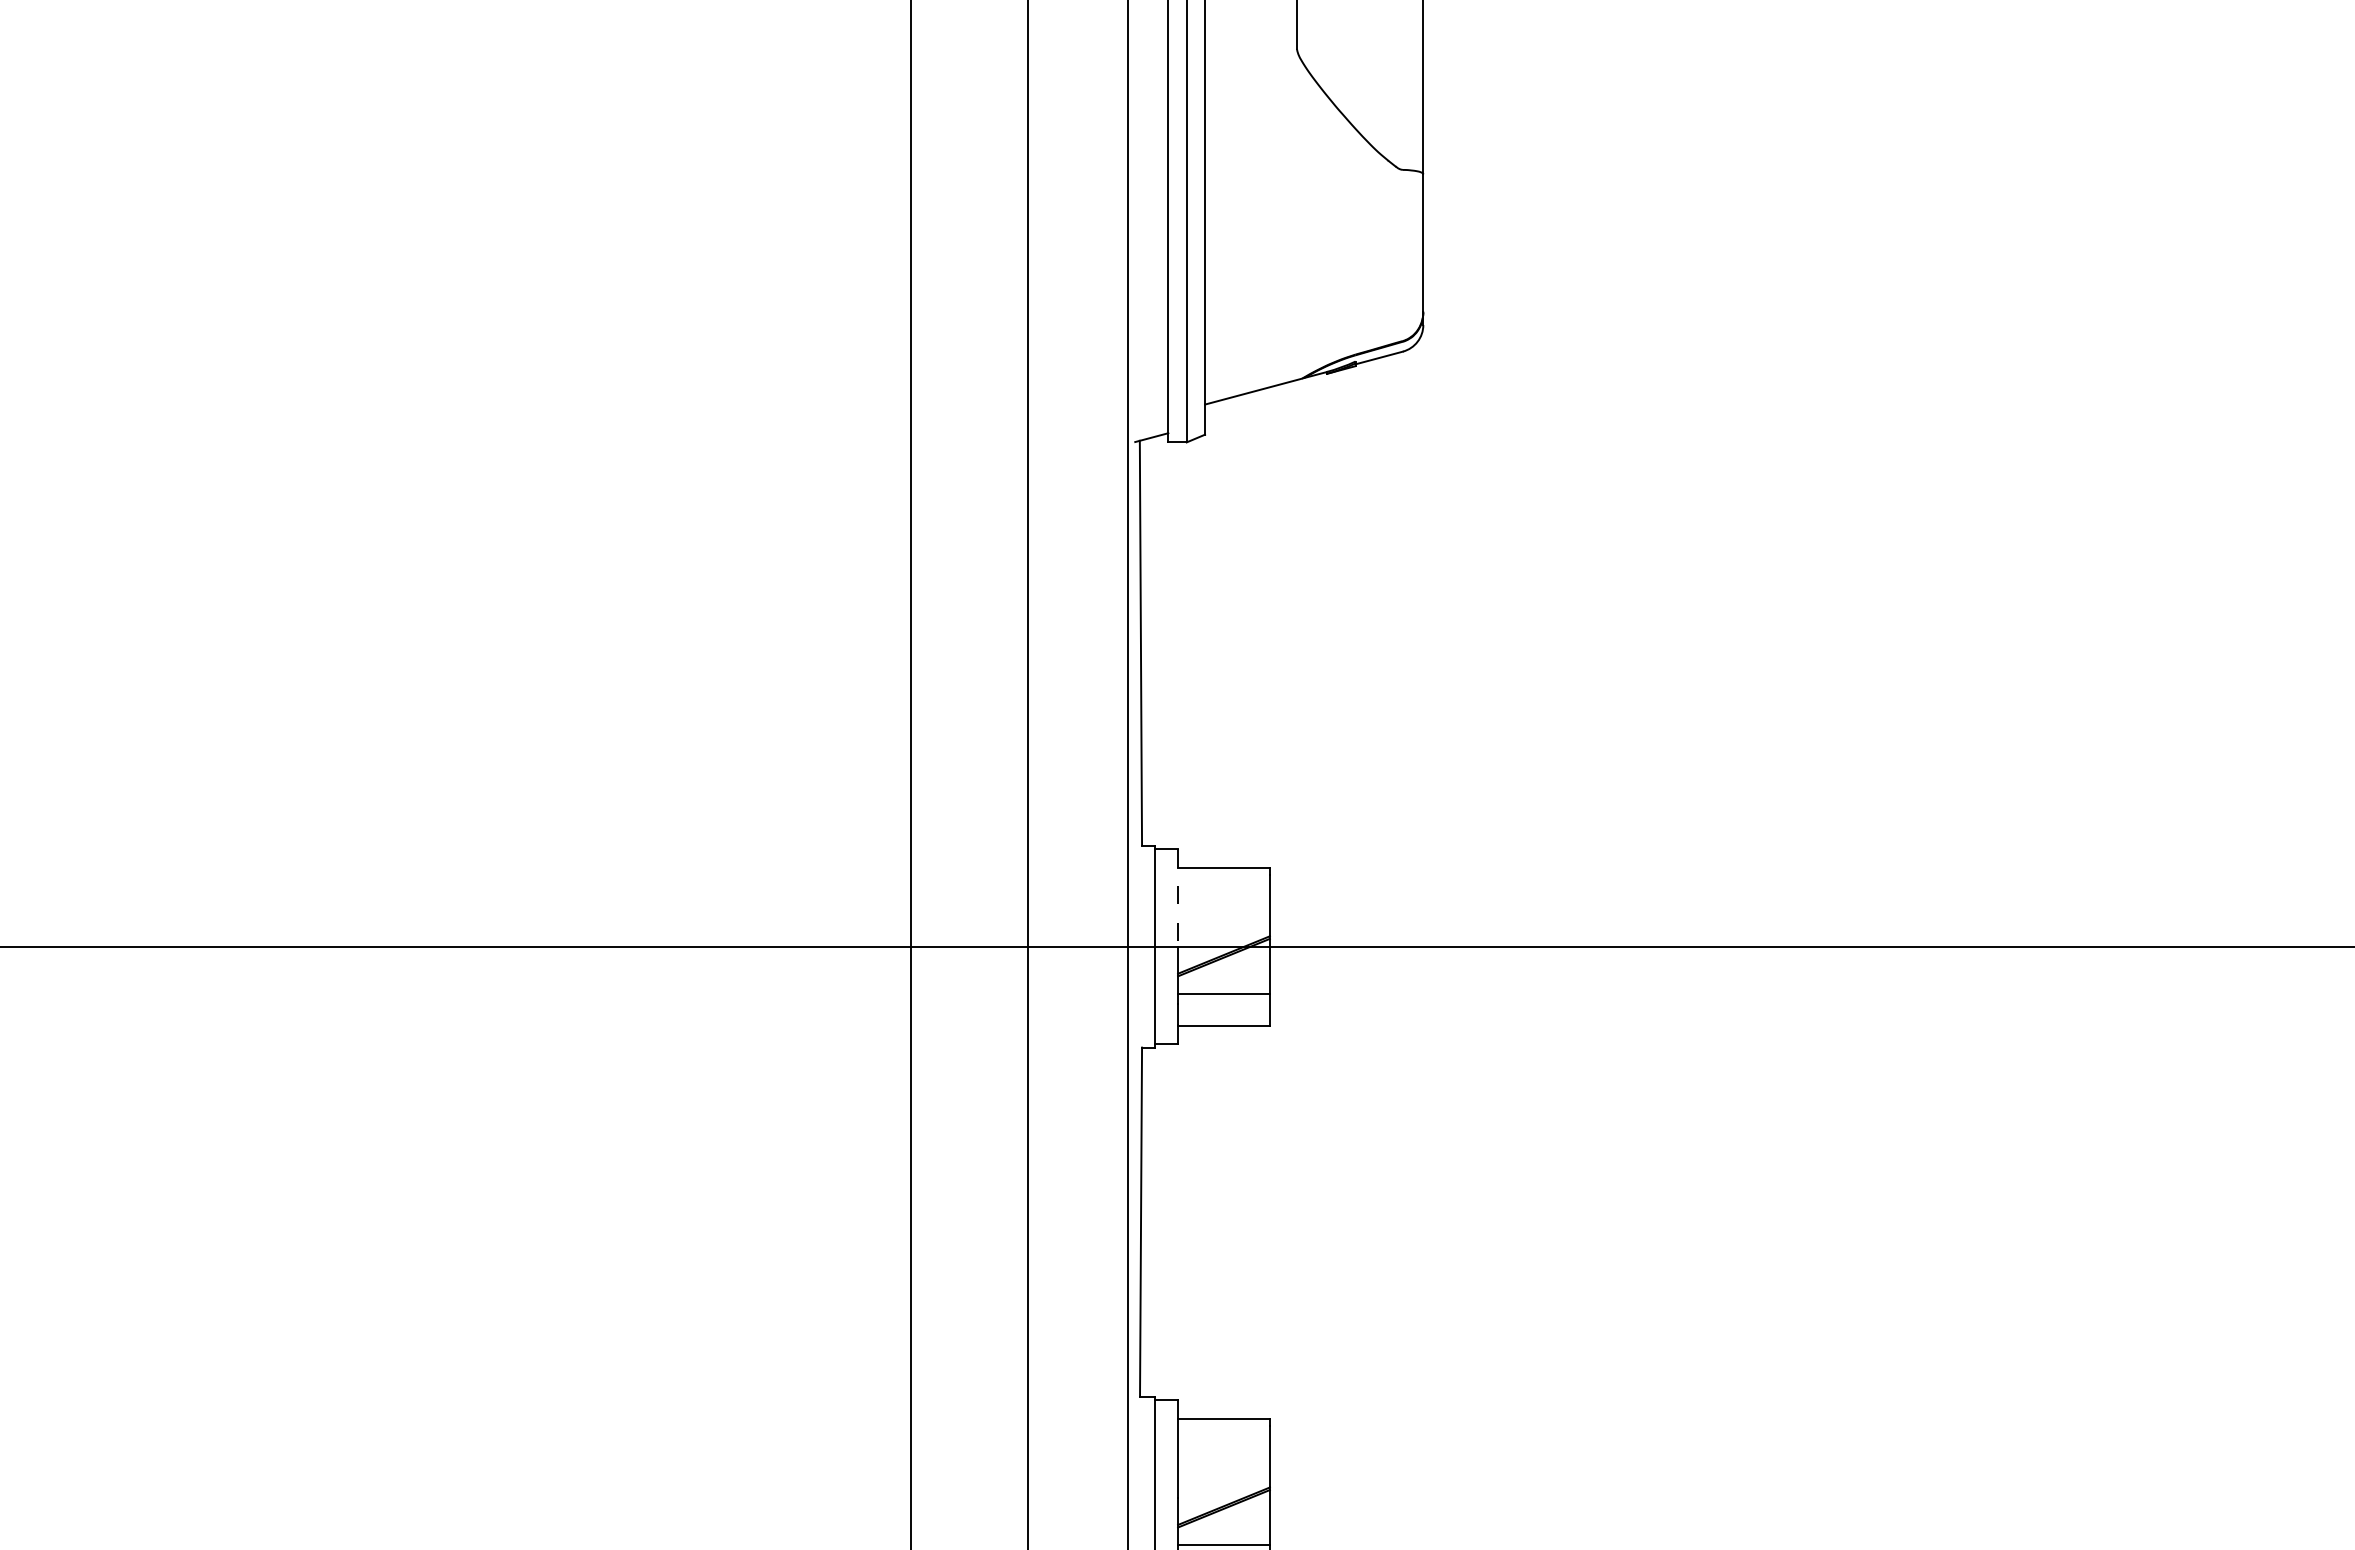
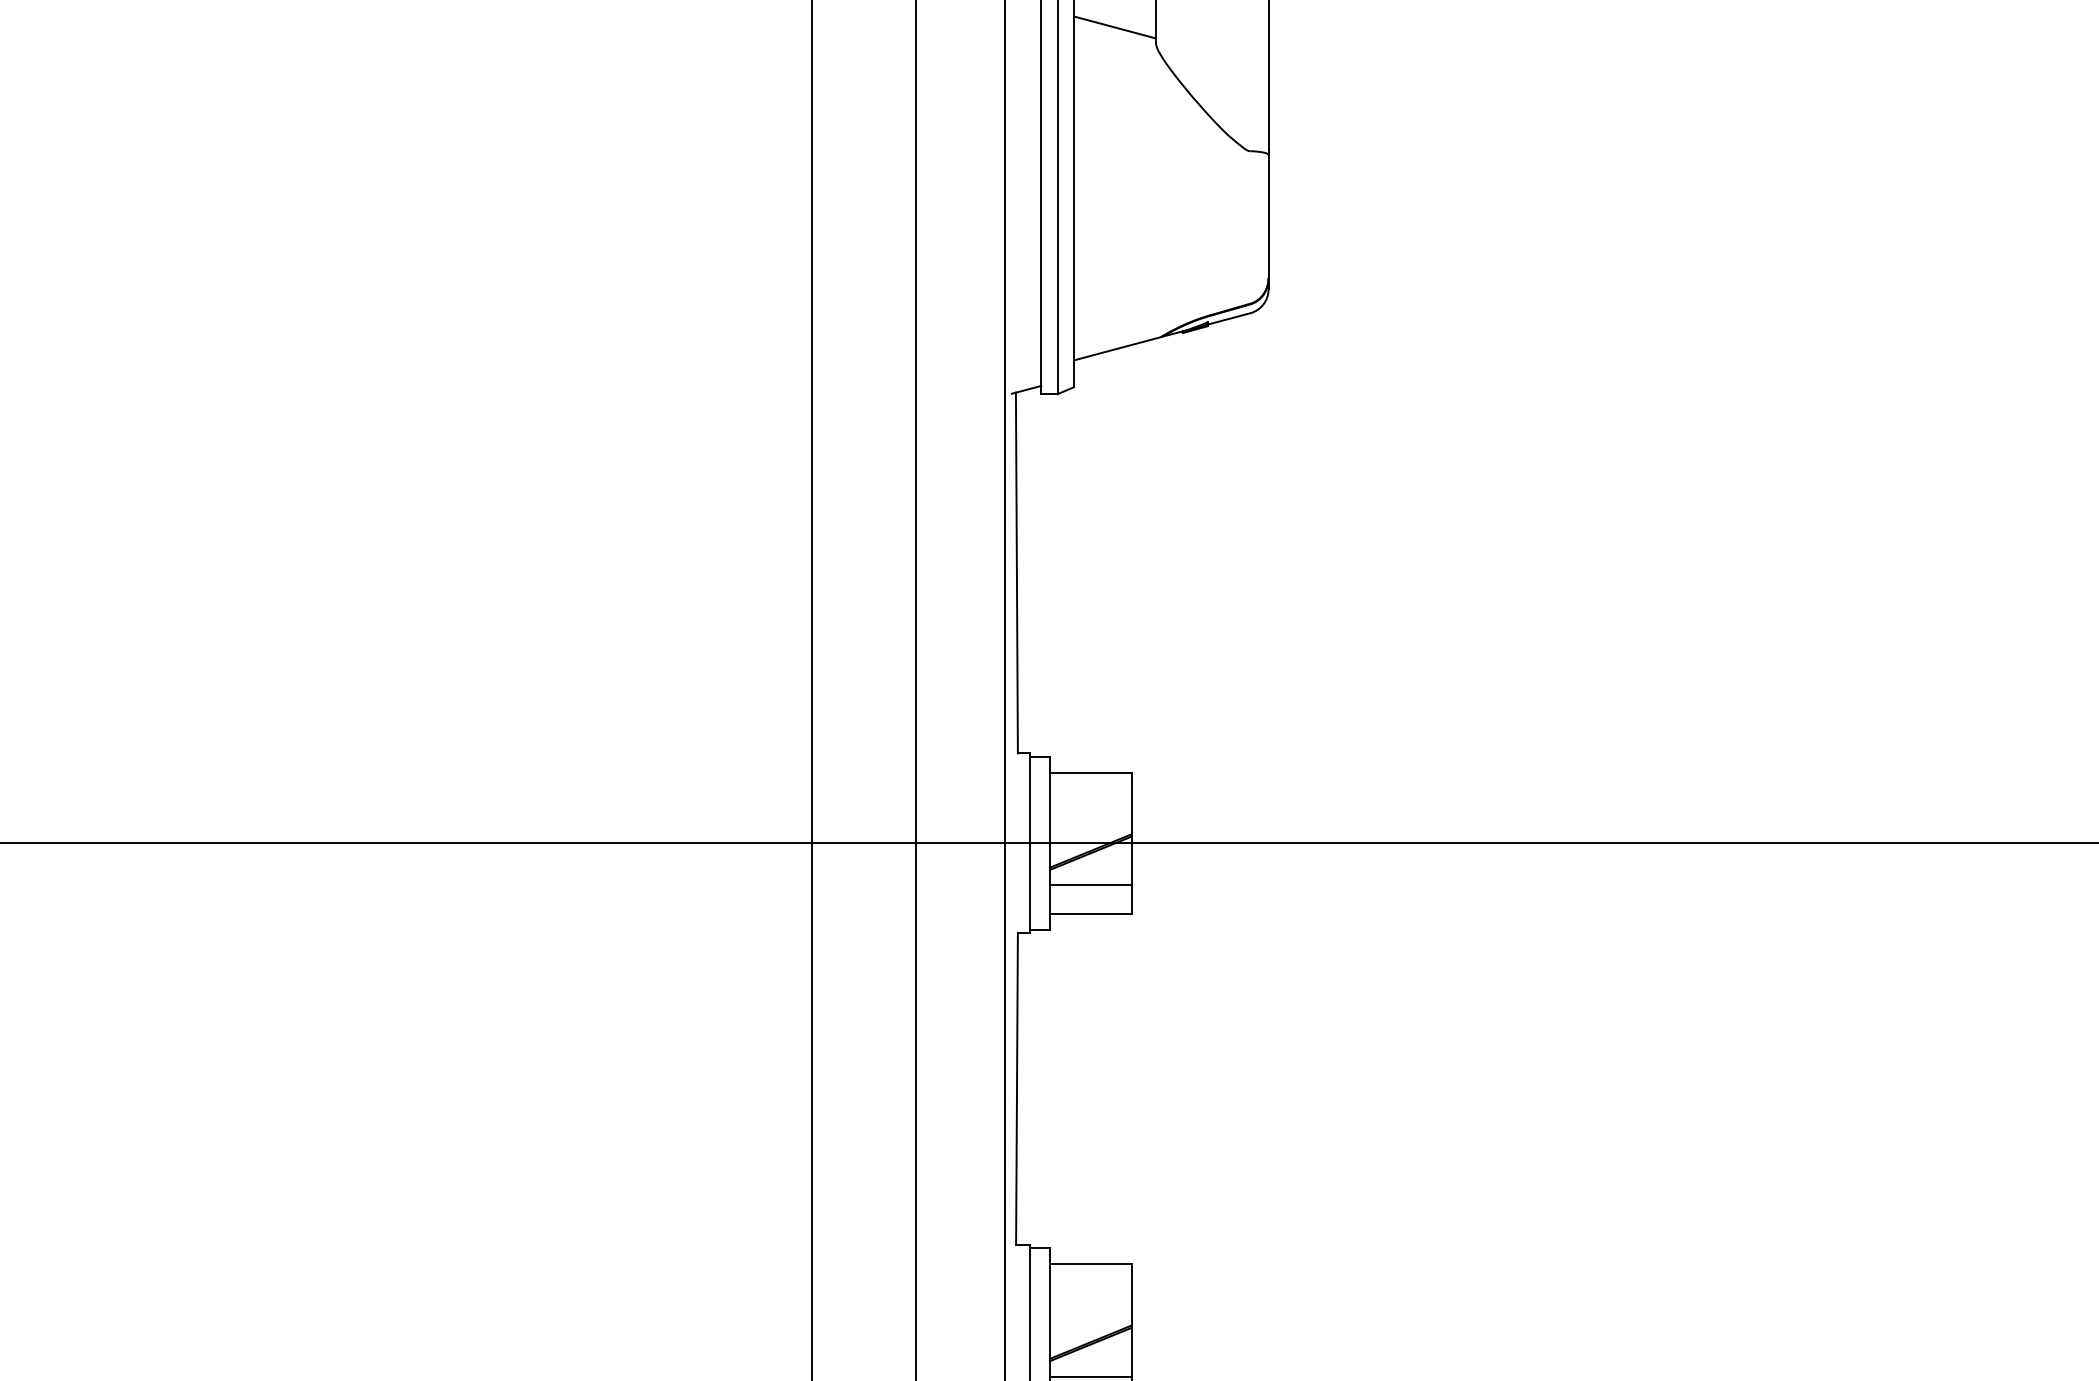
line: (1250, 30) -> (1114, 27), added
line: (1178, 897) -> (1050, 799), dashed -> solid

